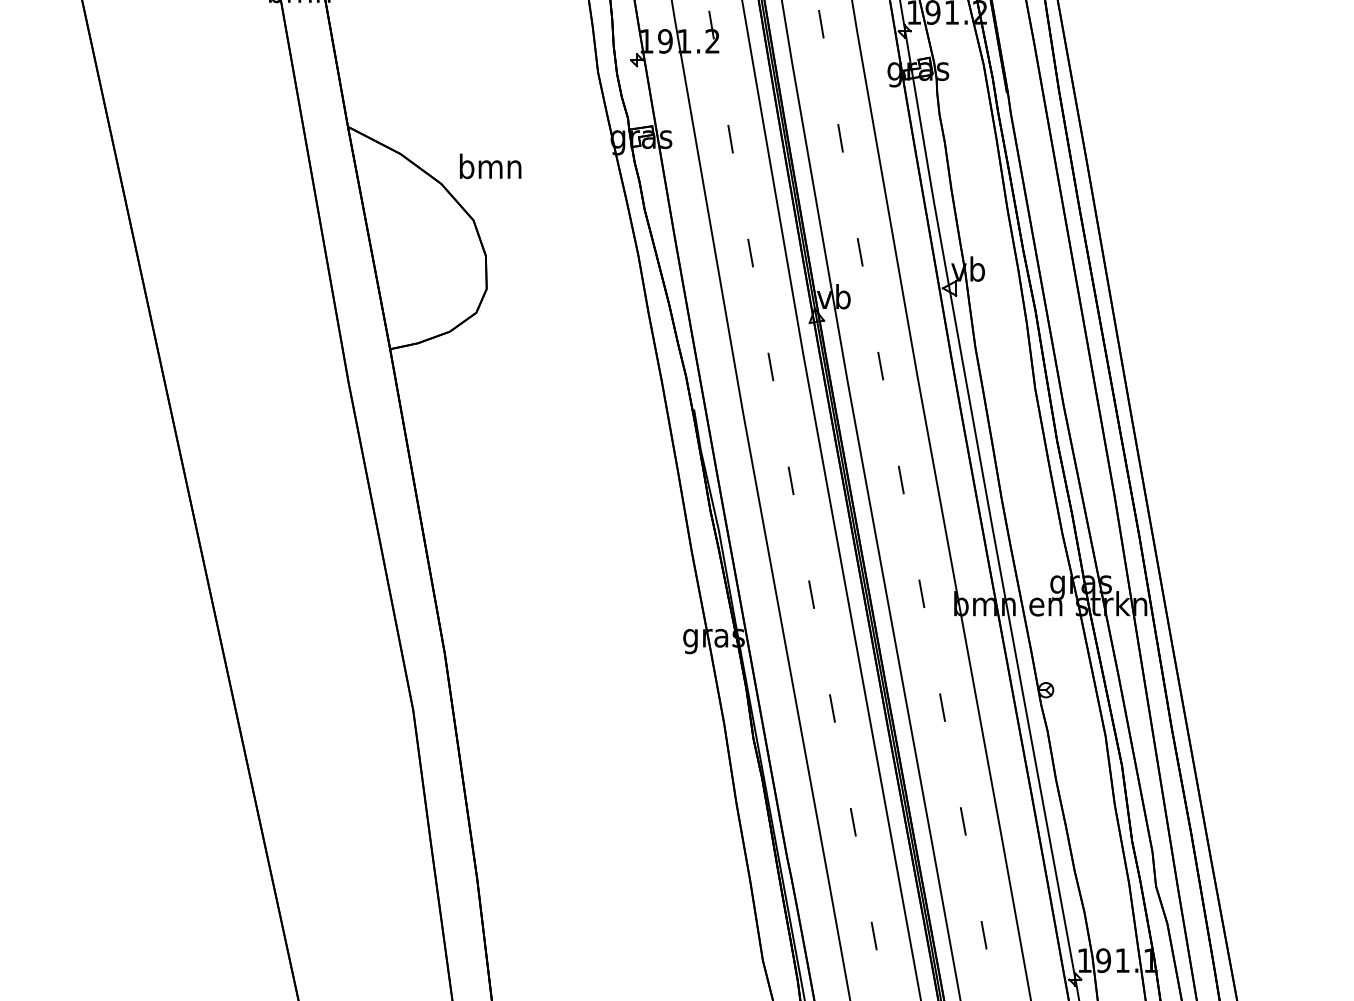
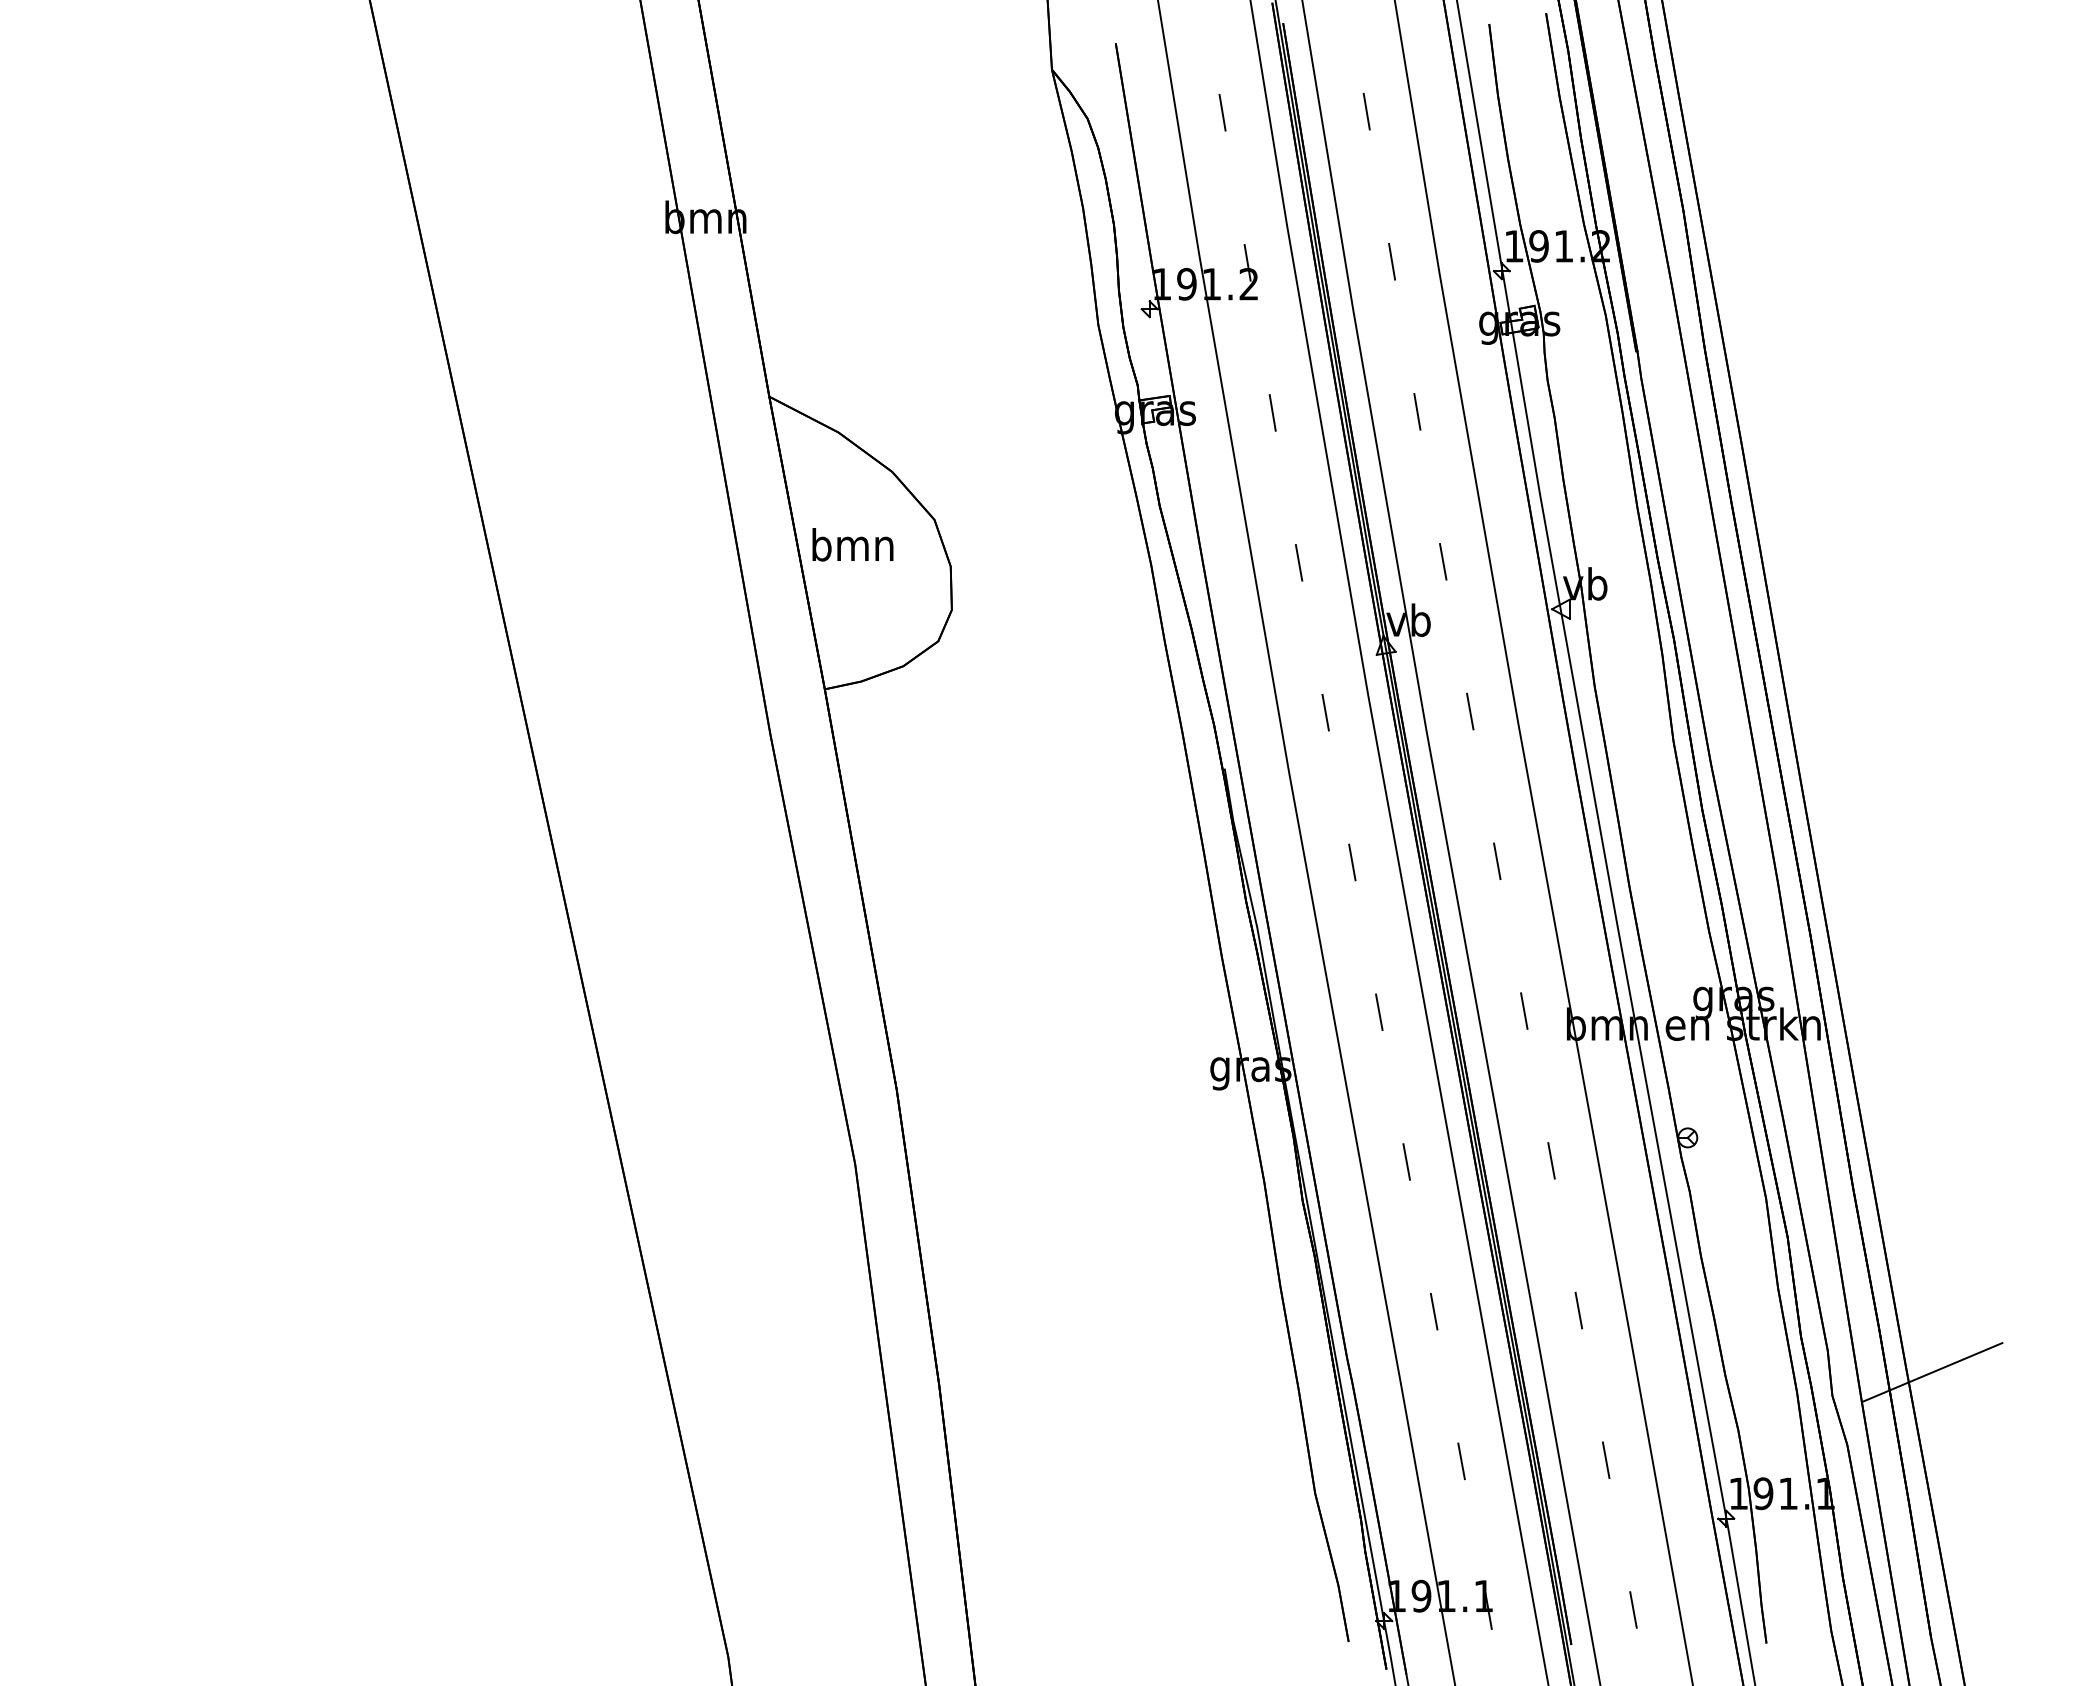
text: (490, 166) -> (852, 544), moved
line: (1231, 868) -> (1931, 1372), added

